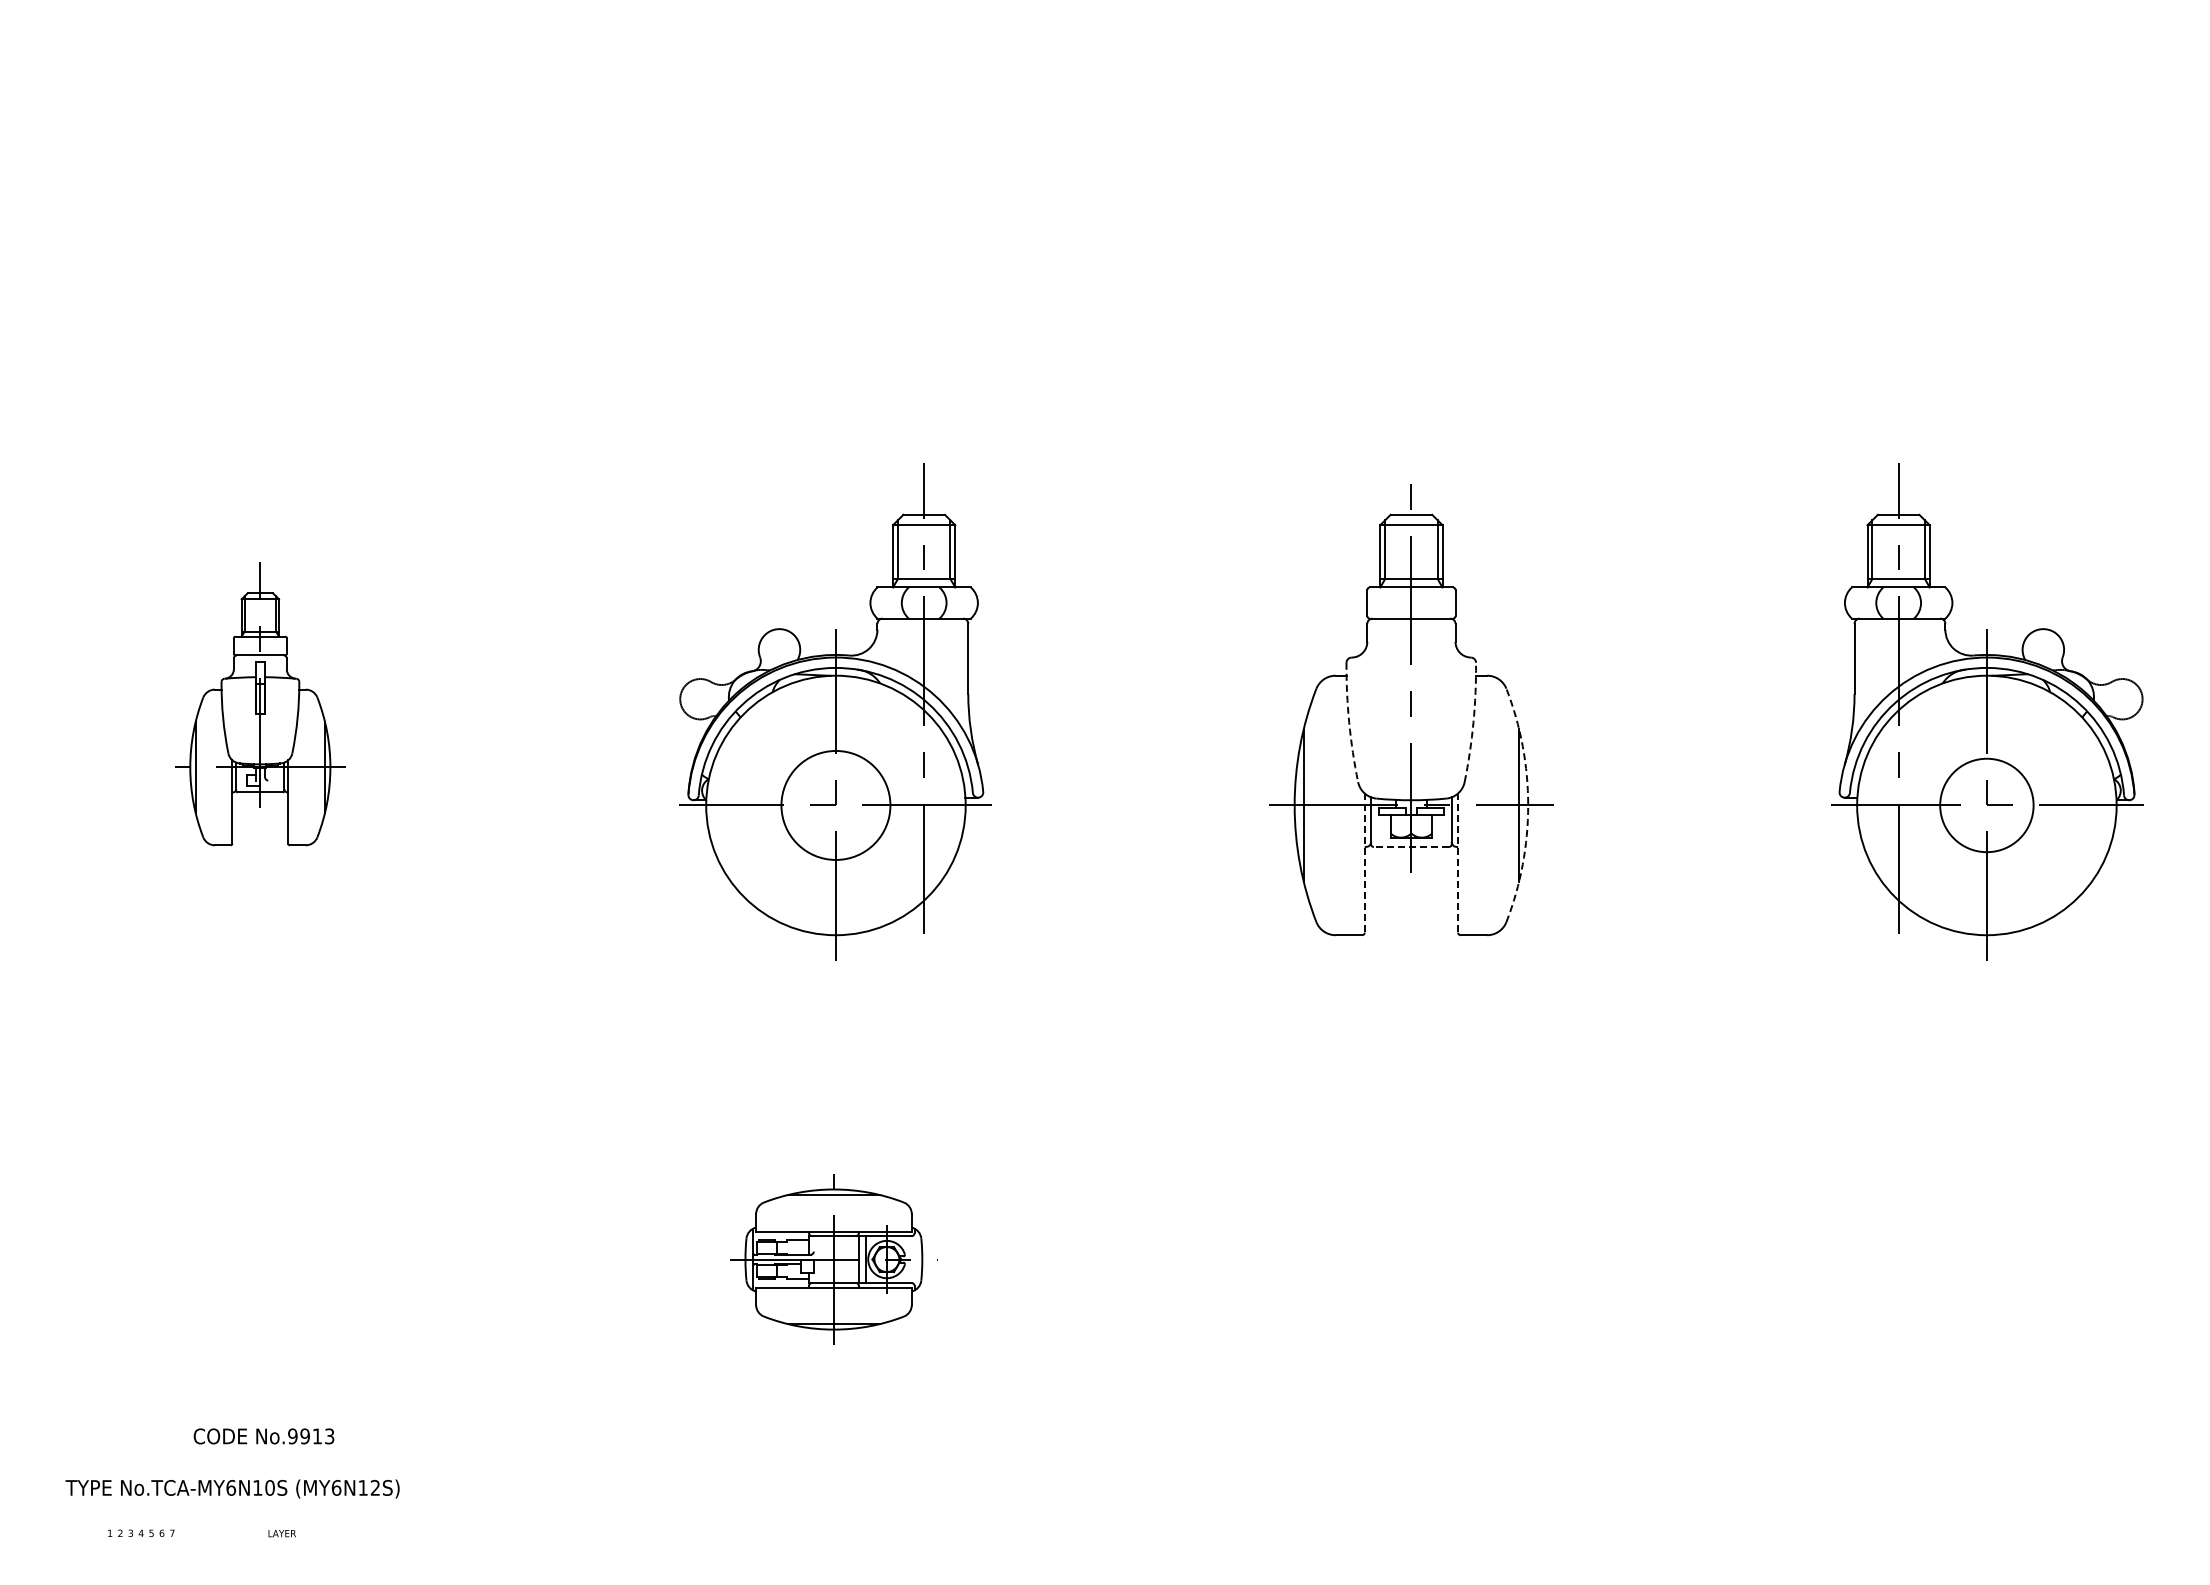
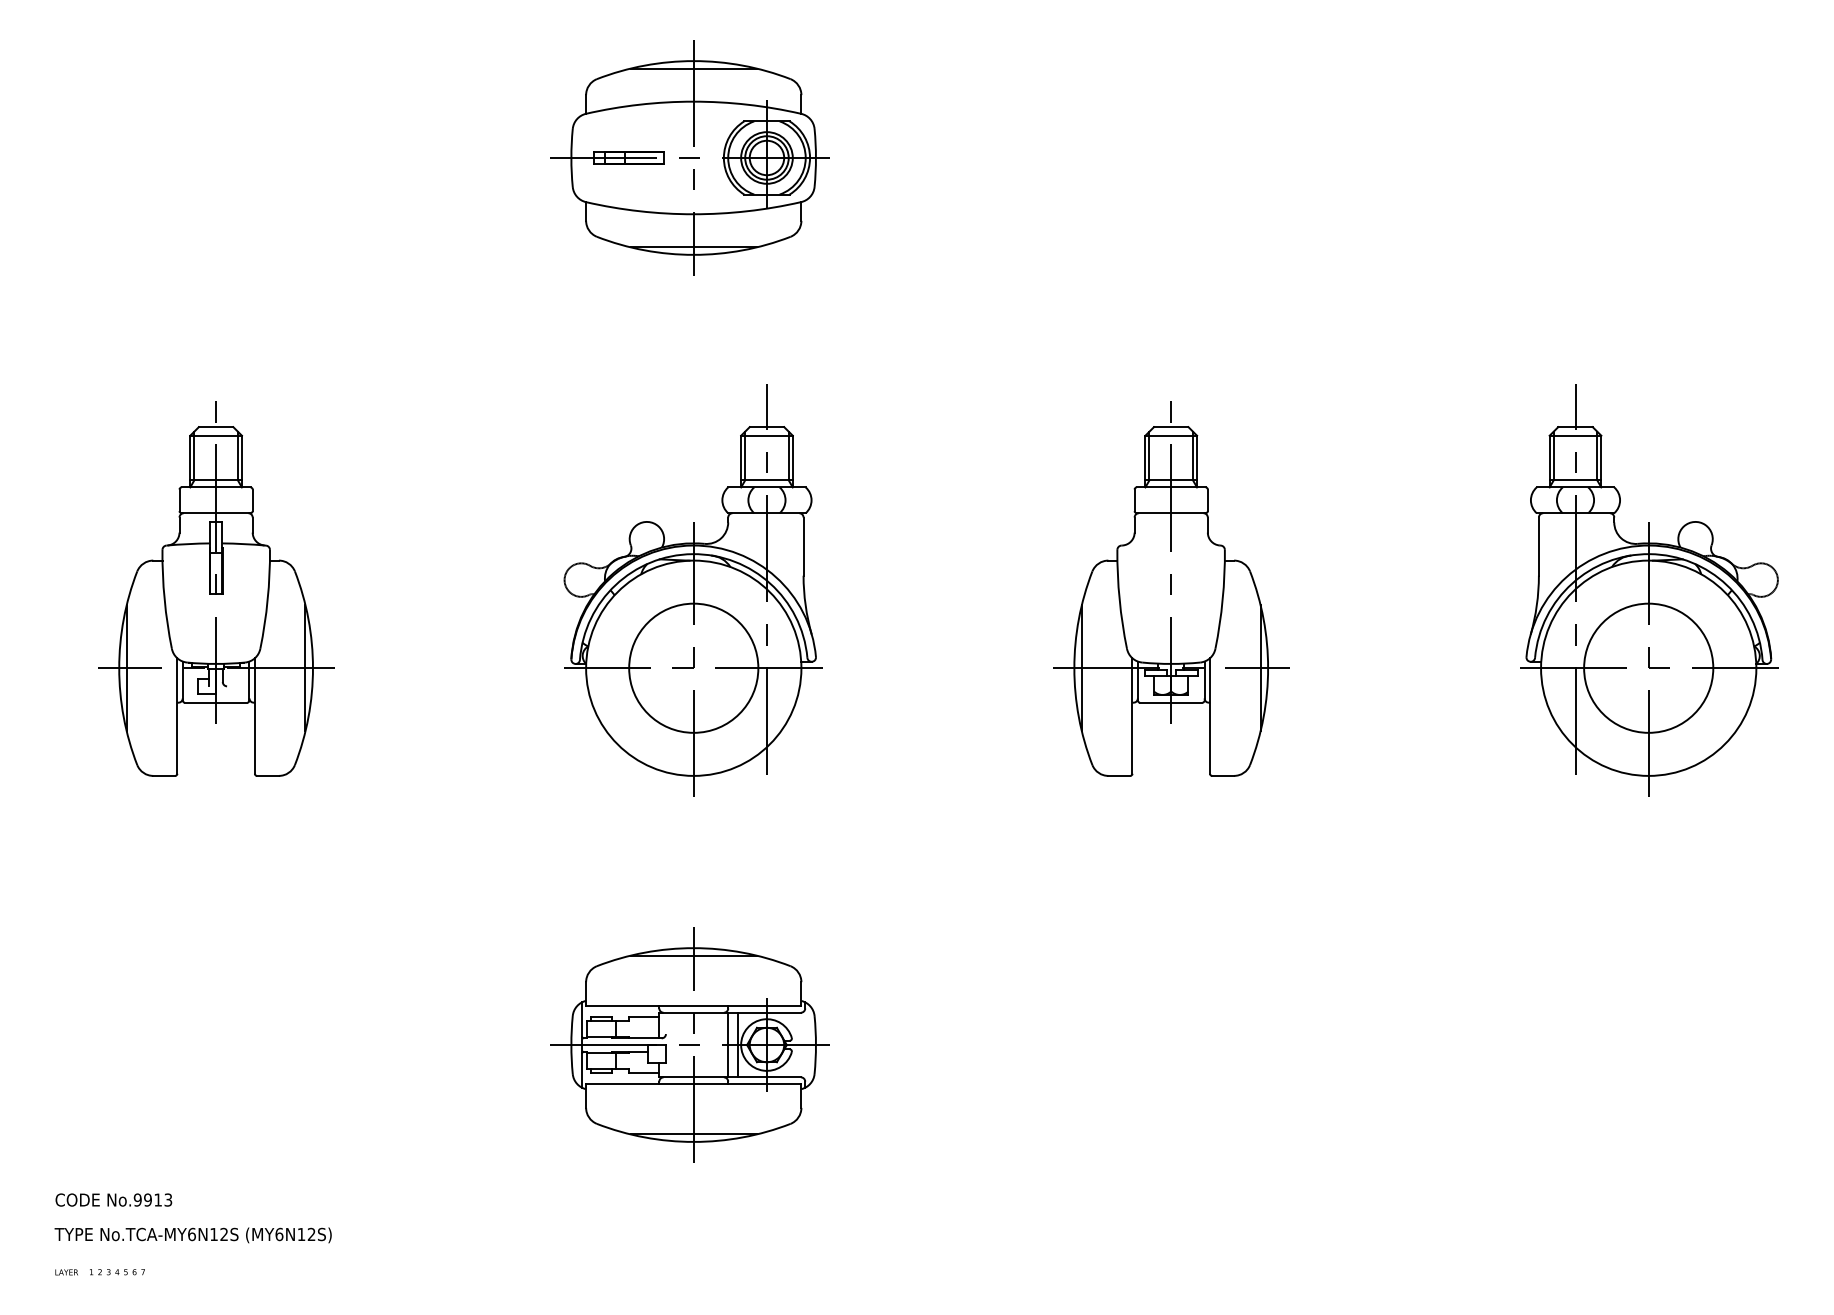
part: (830, 190) -> (689, 158), added
part: (260, 710) -> (216, 589), size x1.67
arc: (1349, 722) -> (1119, 599), dashed -> solid
arc: (1473, 722) -> (1222, 599), dashed -> solid
circle: (835, 805) -> (693, 668), size x1.43
arc: (1528, 805) -> (1268, 668), dashed -> solid
circle: (1986, 805) -> (1648, 668), size x1.67
line: (1411, 846) -> (1171, 702), dashed -> solid
line: (1364, 863) -> (1132, 716), dashed -> solid
line: (1458, 863) -> (1210, 716), dashed -> solid
part: (830, 1259) -> (689, 1044), size x1.67
text: (263, 1436) -> (113, 1200), moved
text: (269, 1487) -> (223, 1234), No.TCA-MY6N10S -> No.TCA-MY6N12S
text: (281, 1533) -> (66, 1272), moved

